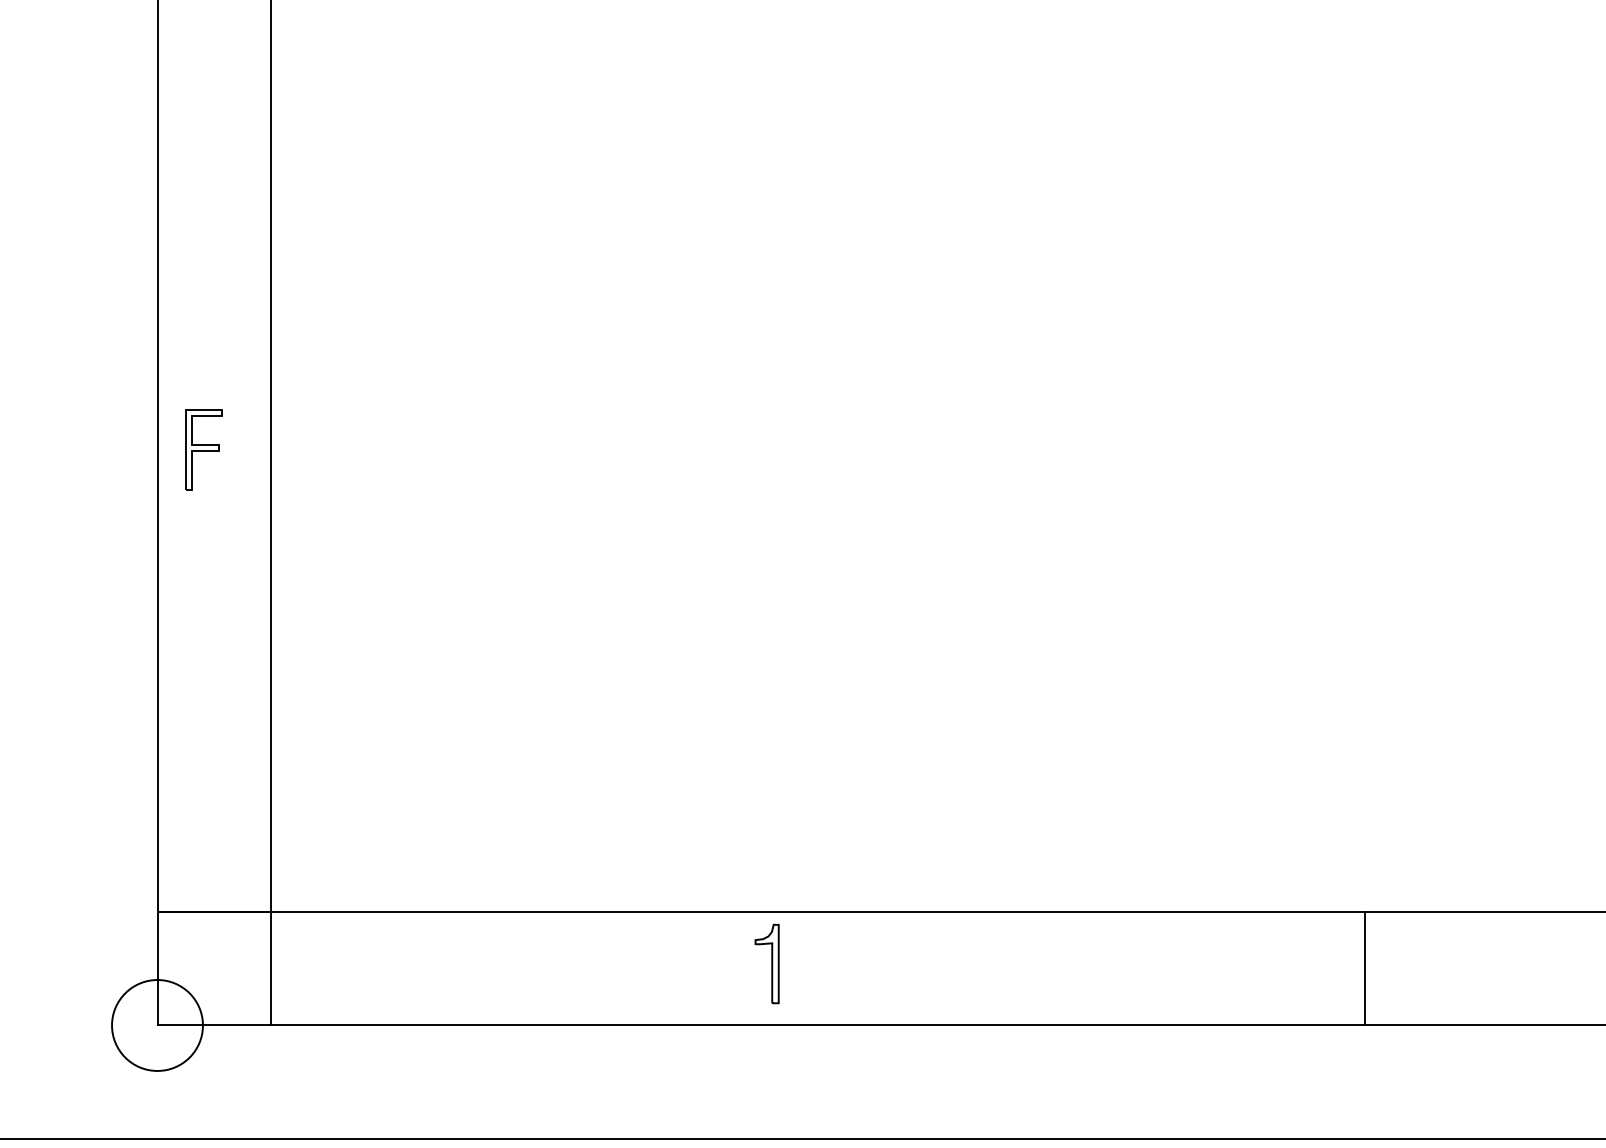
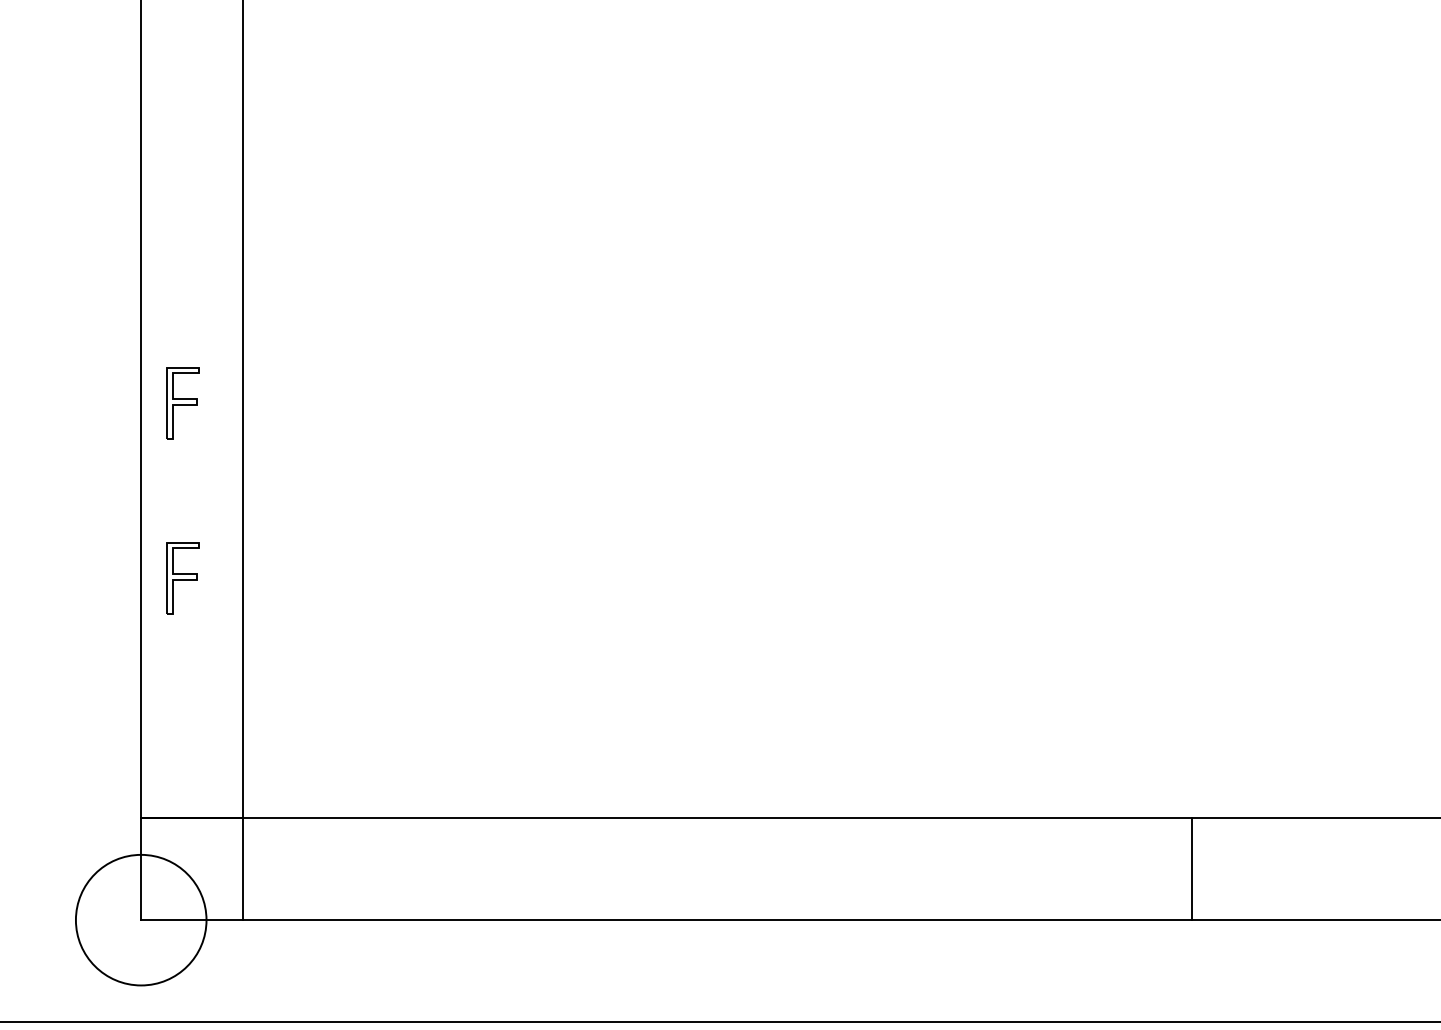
part: (203, 644) -> (182, 578), added
part: (766, 964) -> (687, 865), removed
line: (1365, 968) -> (1192, 869), moved
circle: (157, 1025) -> (141, 920), size x1.6

